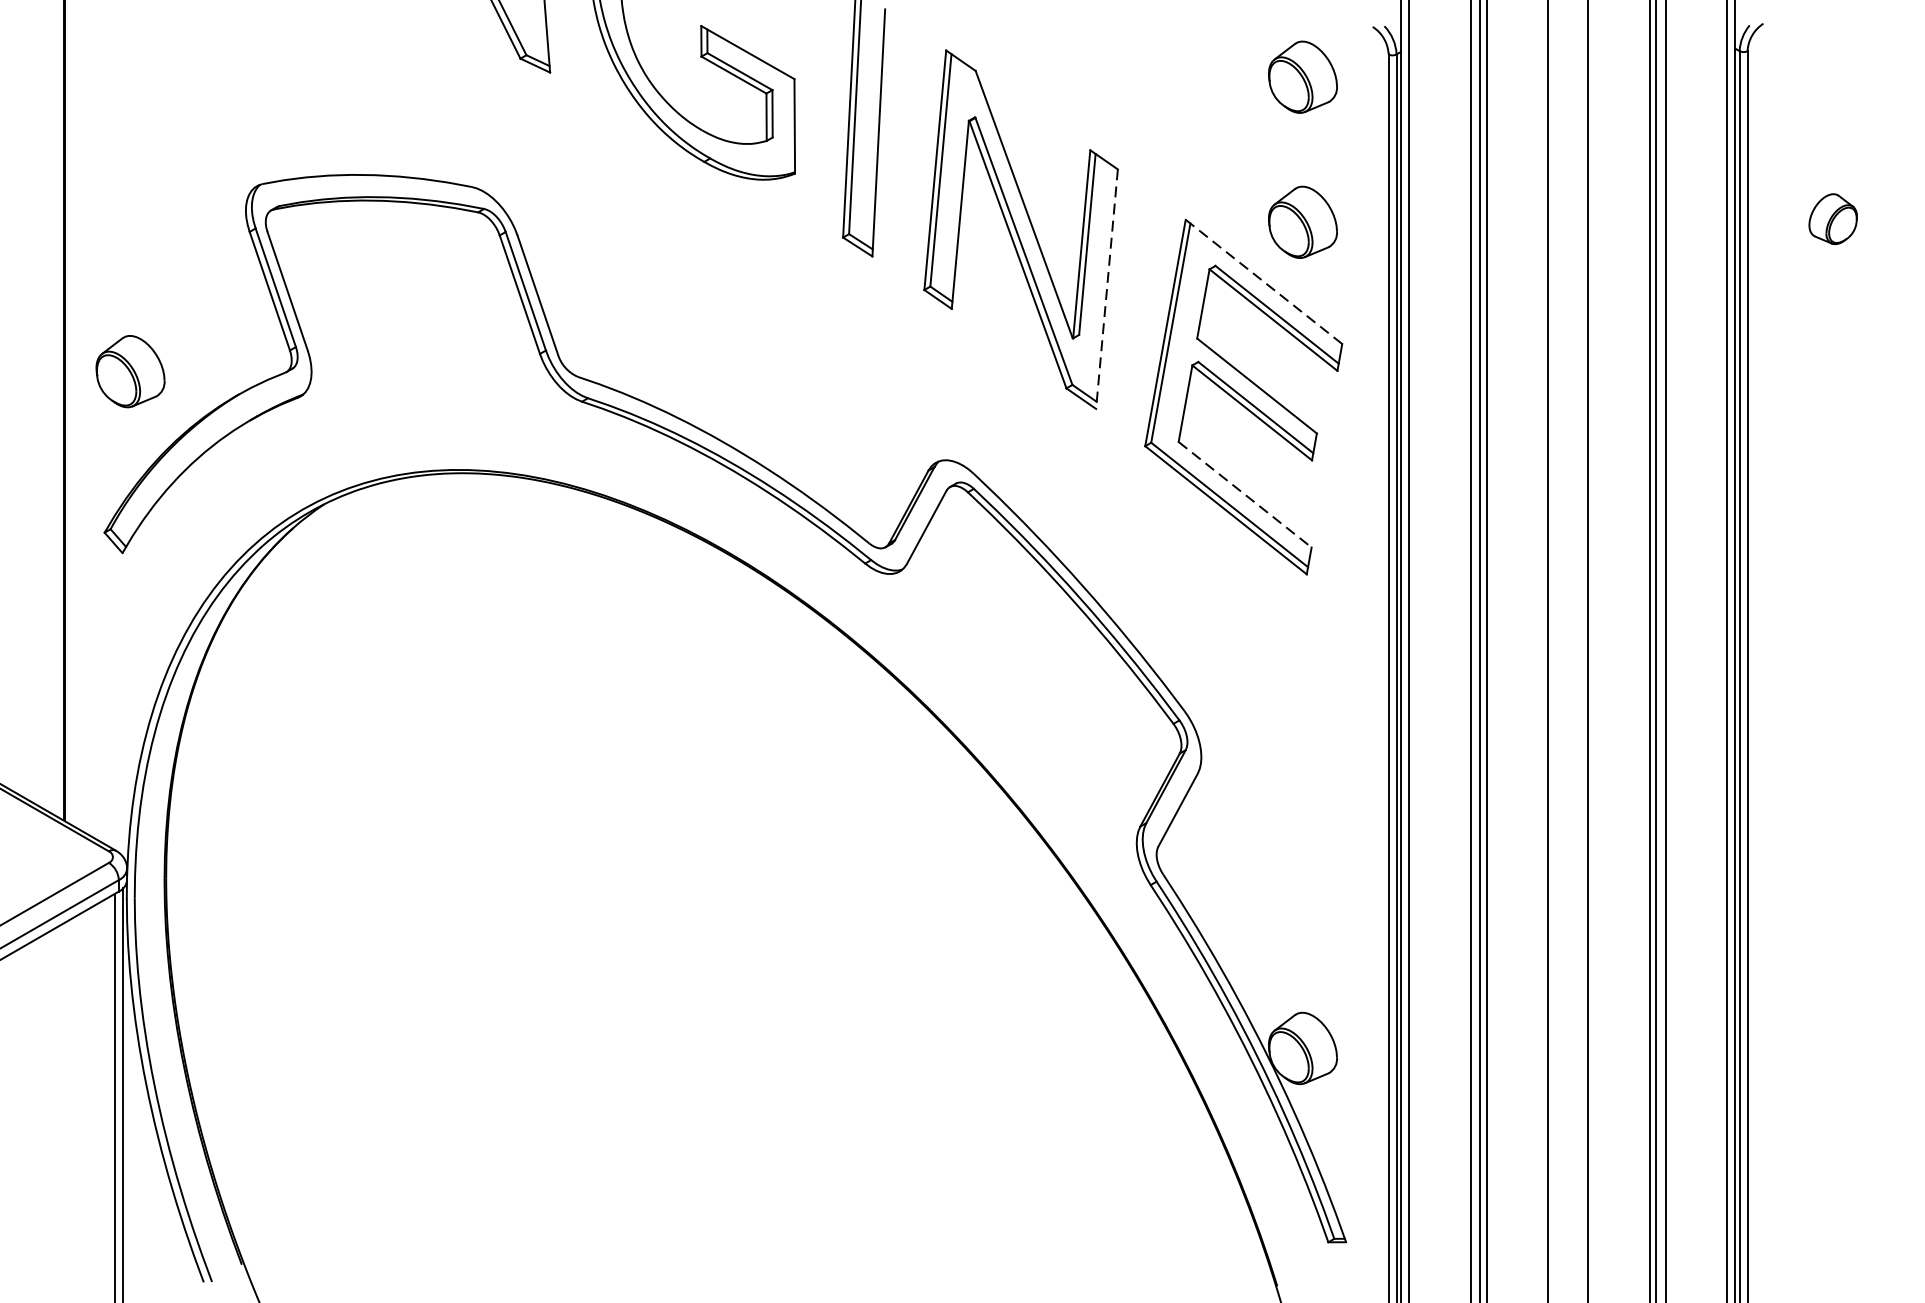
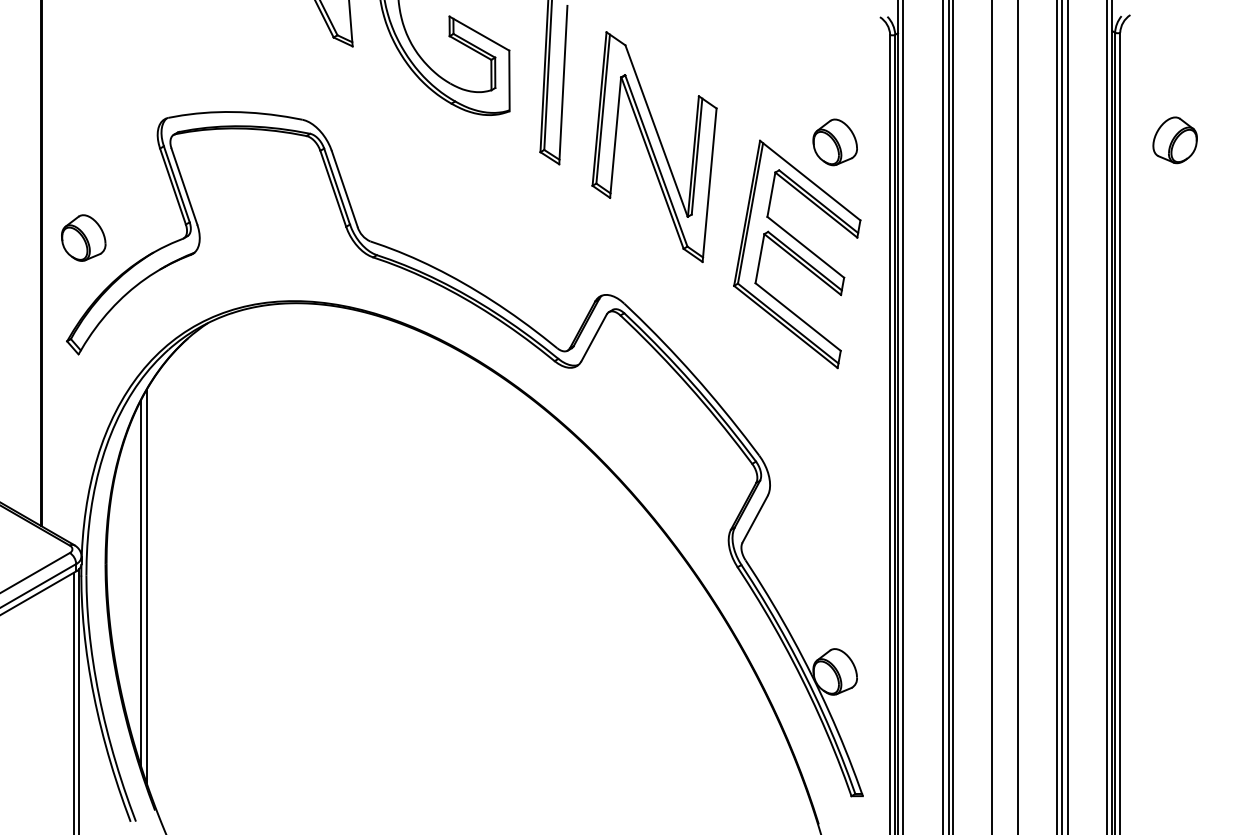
part: (1301, 77) -> (834, 49), removed
part: (1832, 219) -> (1174, 140), size x1.43
line: (1264, 281) -> (810, 180), dashed -> solid
line: (1106, 289) -> (709, 185), dashed -> solid
line: (1245, 495) -> (798, 317), dashed -> solid
line: (220, 908) -> (141, 582), added
line: (228, 915) -> (146, 586), added

